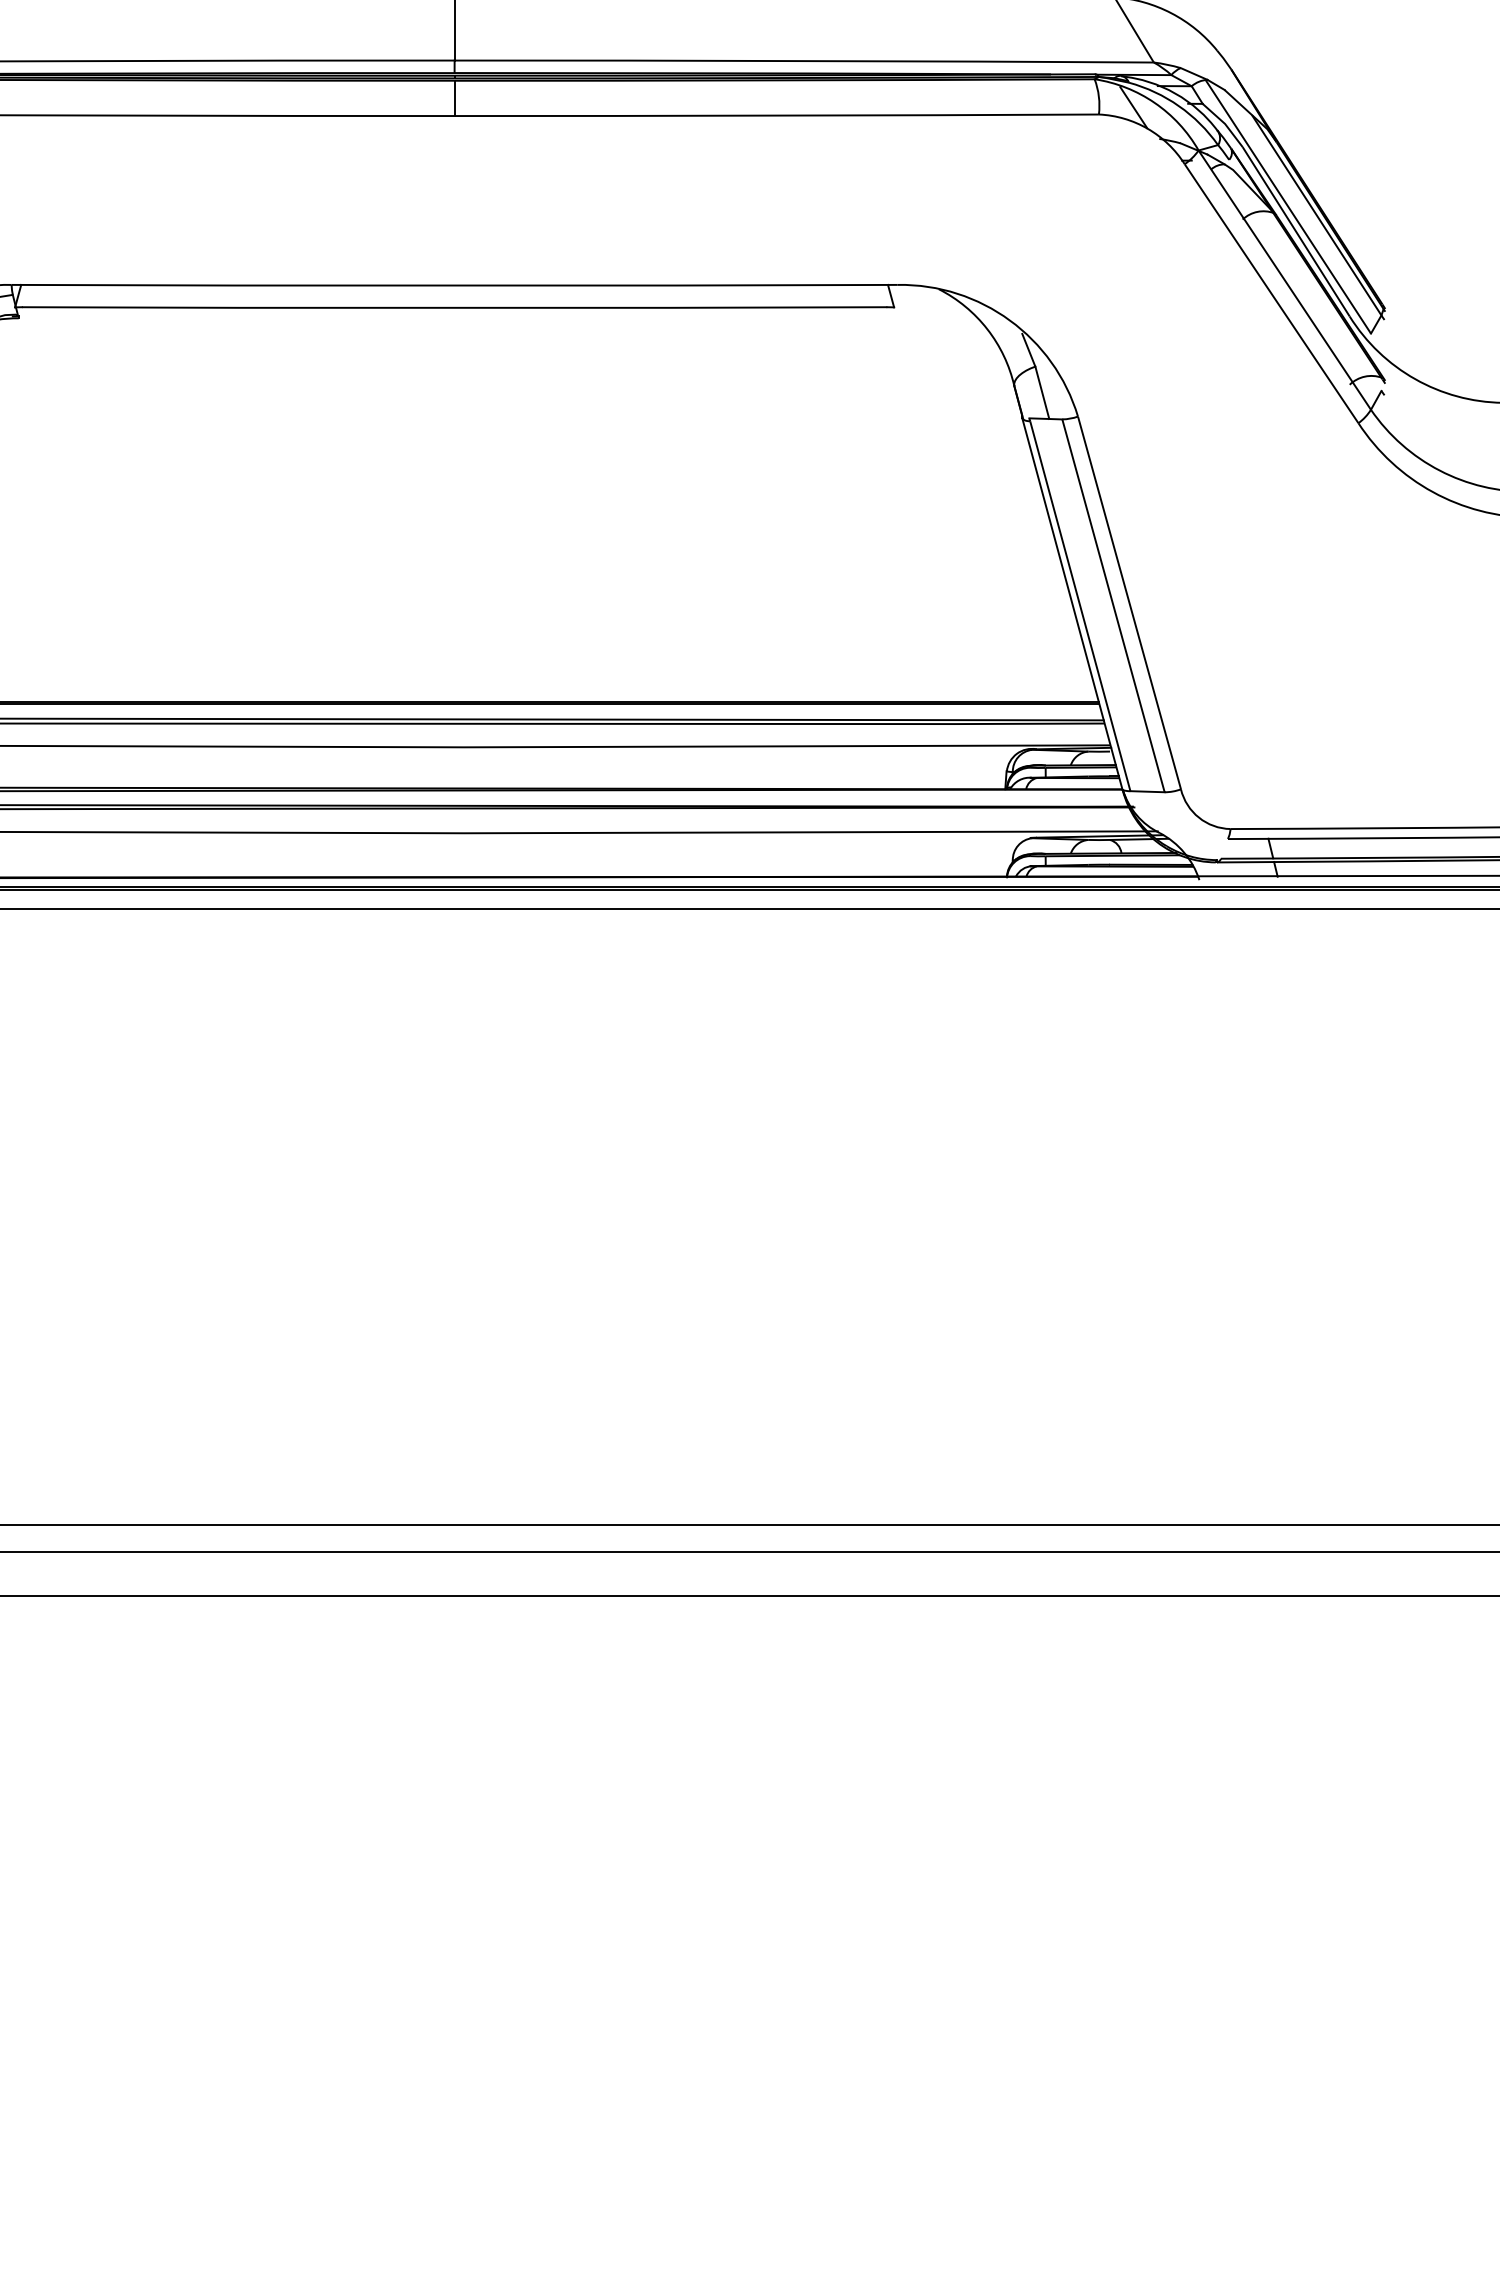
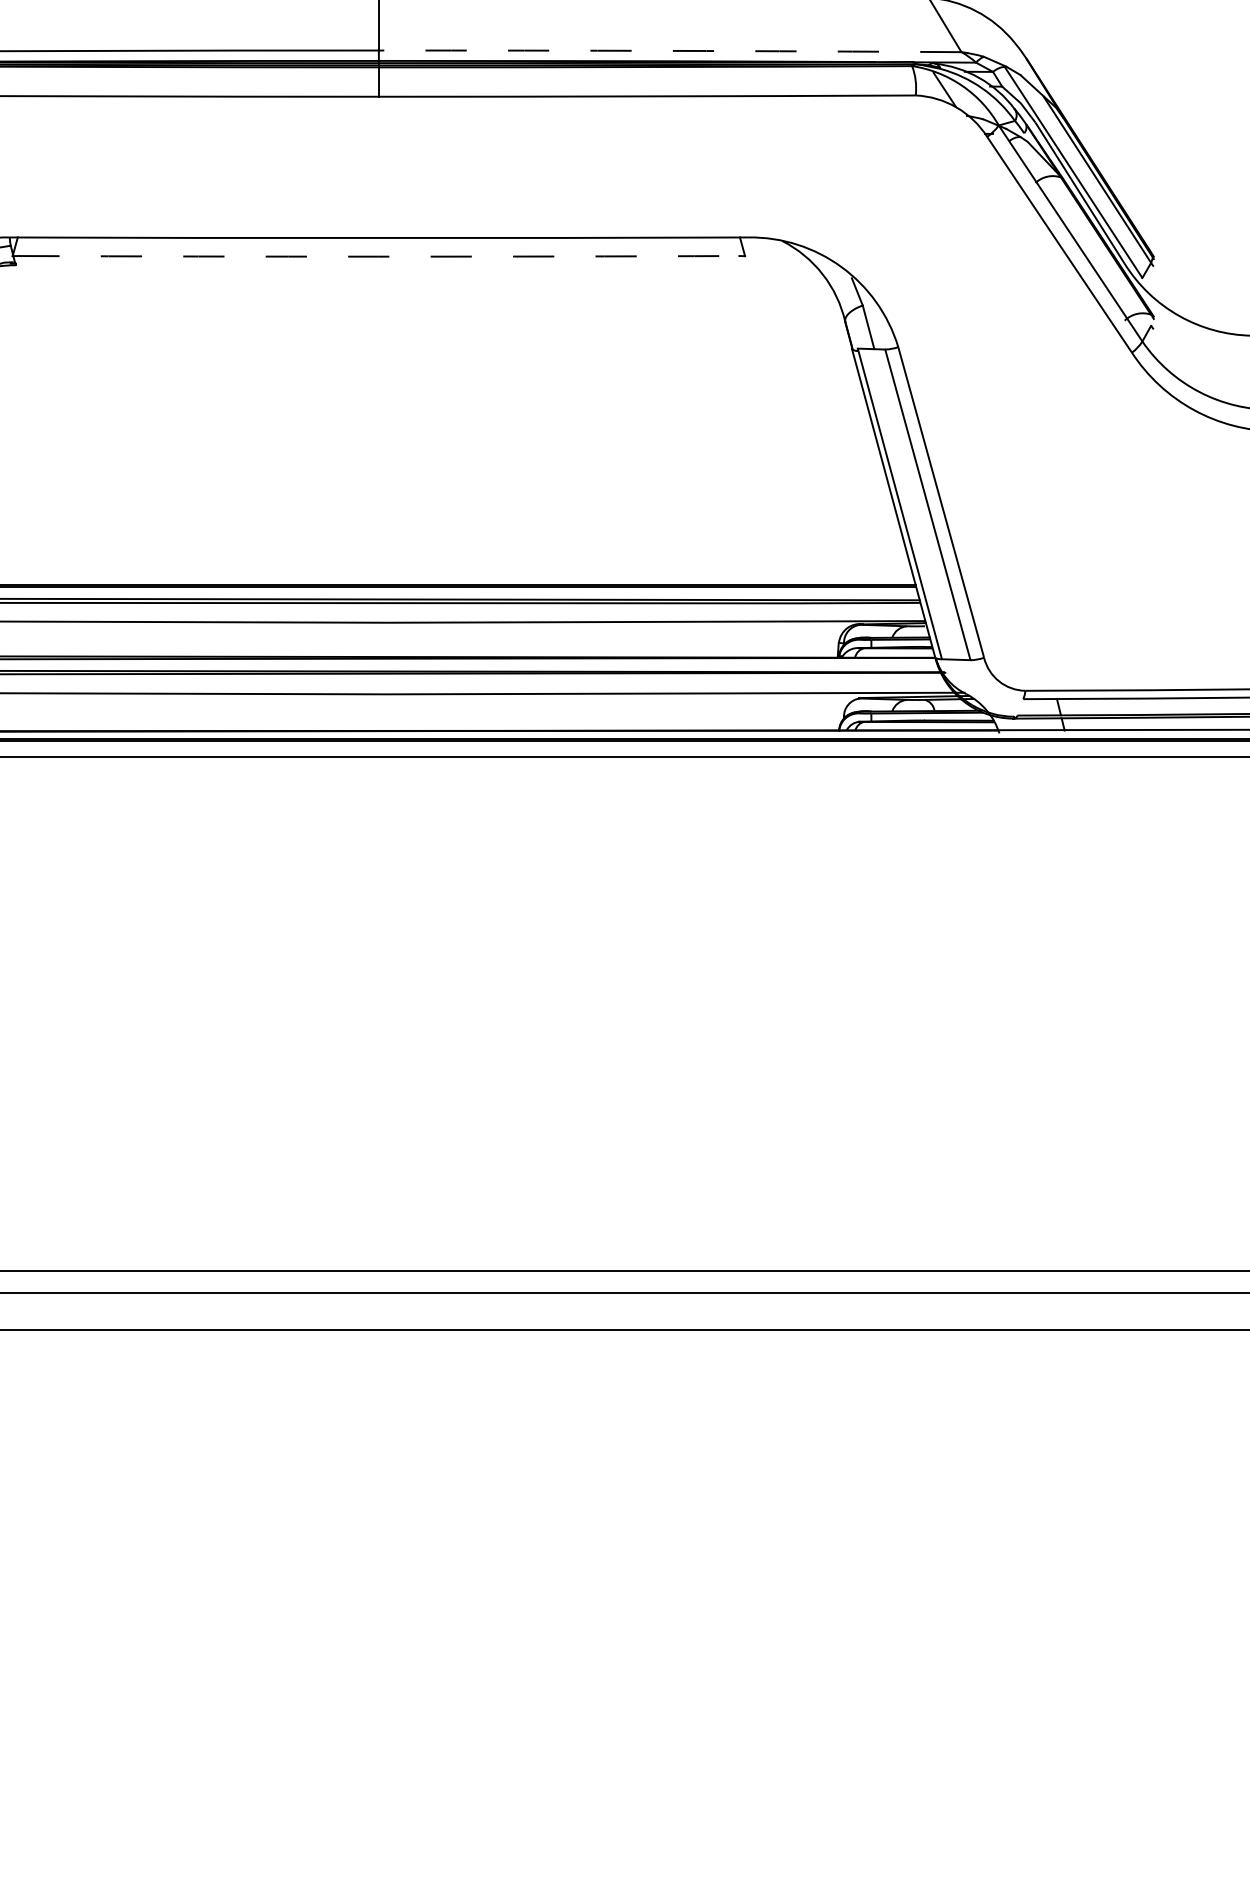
arc: (804, 61) -> (670, 51), solid -> dashed
arc: (454, 307) -> (378, 256), solid -> dashed

